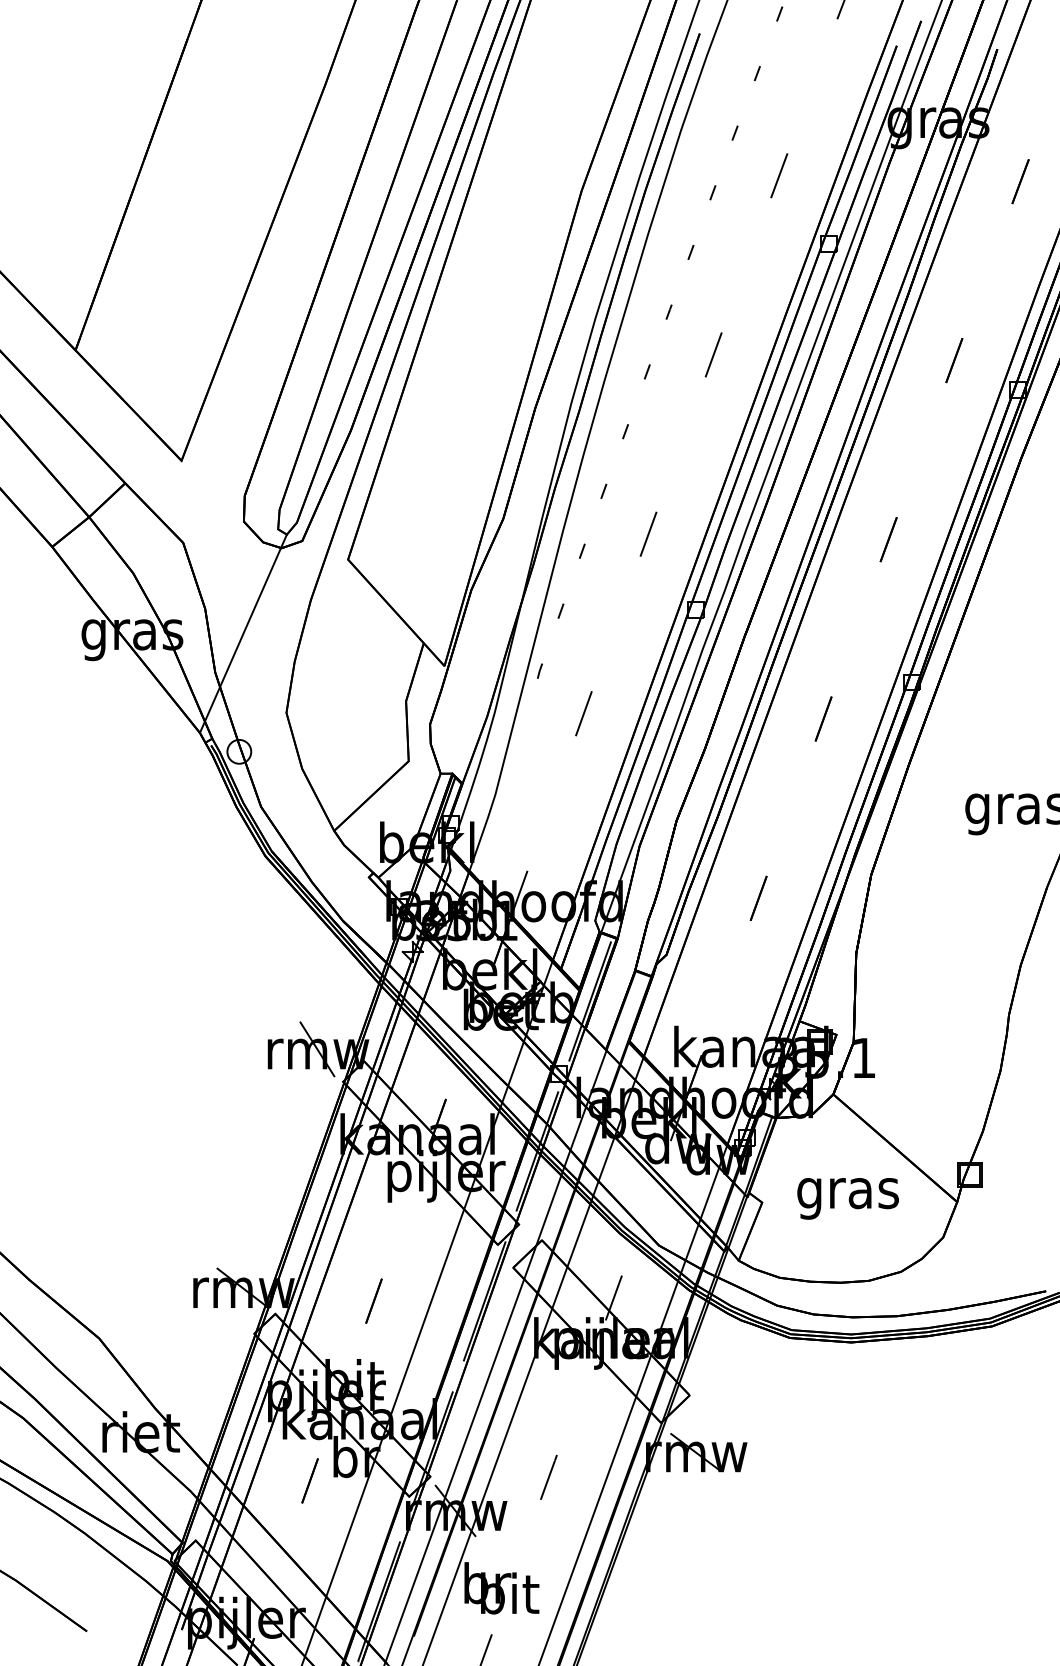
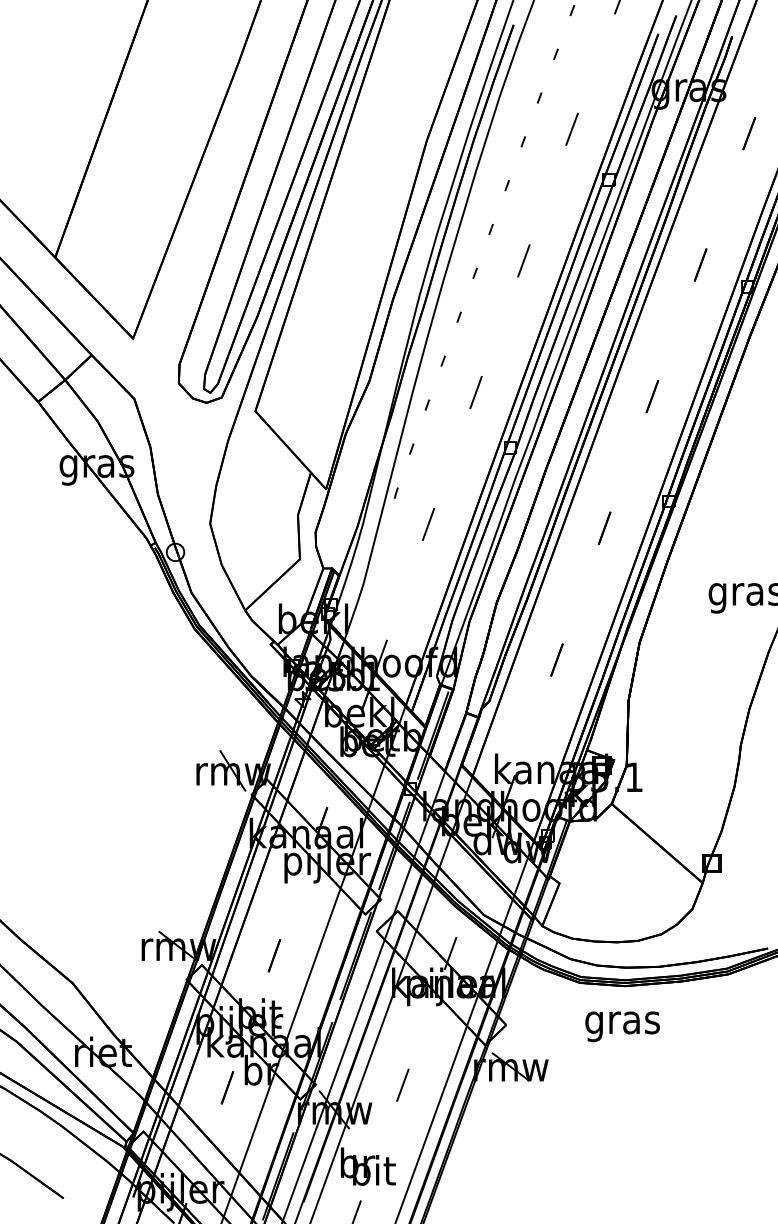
line: (242, 633) -> (177, 465), removed
text: (847, 1198) -> (622, 1026), moved

